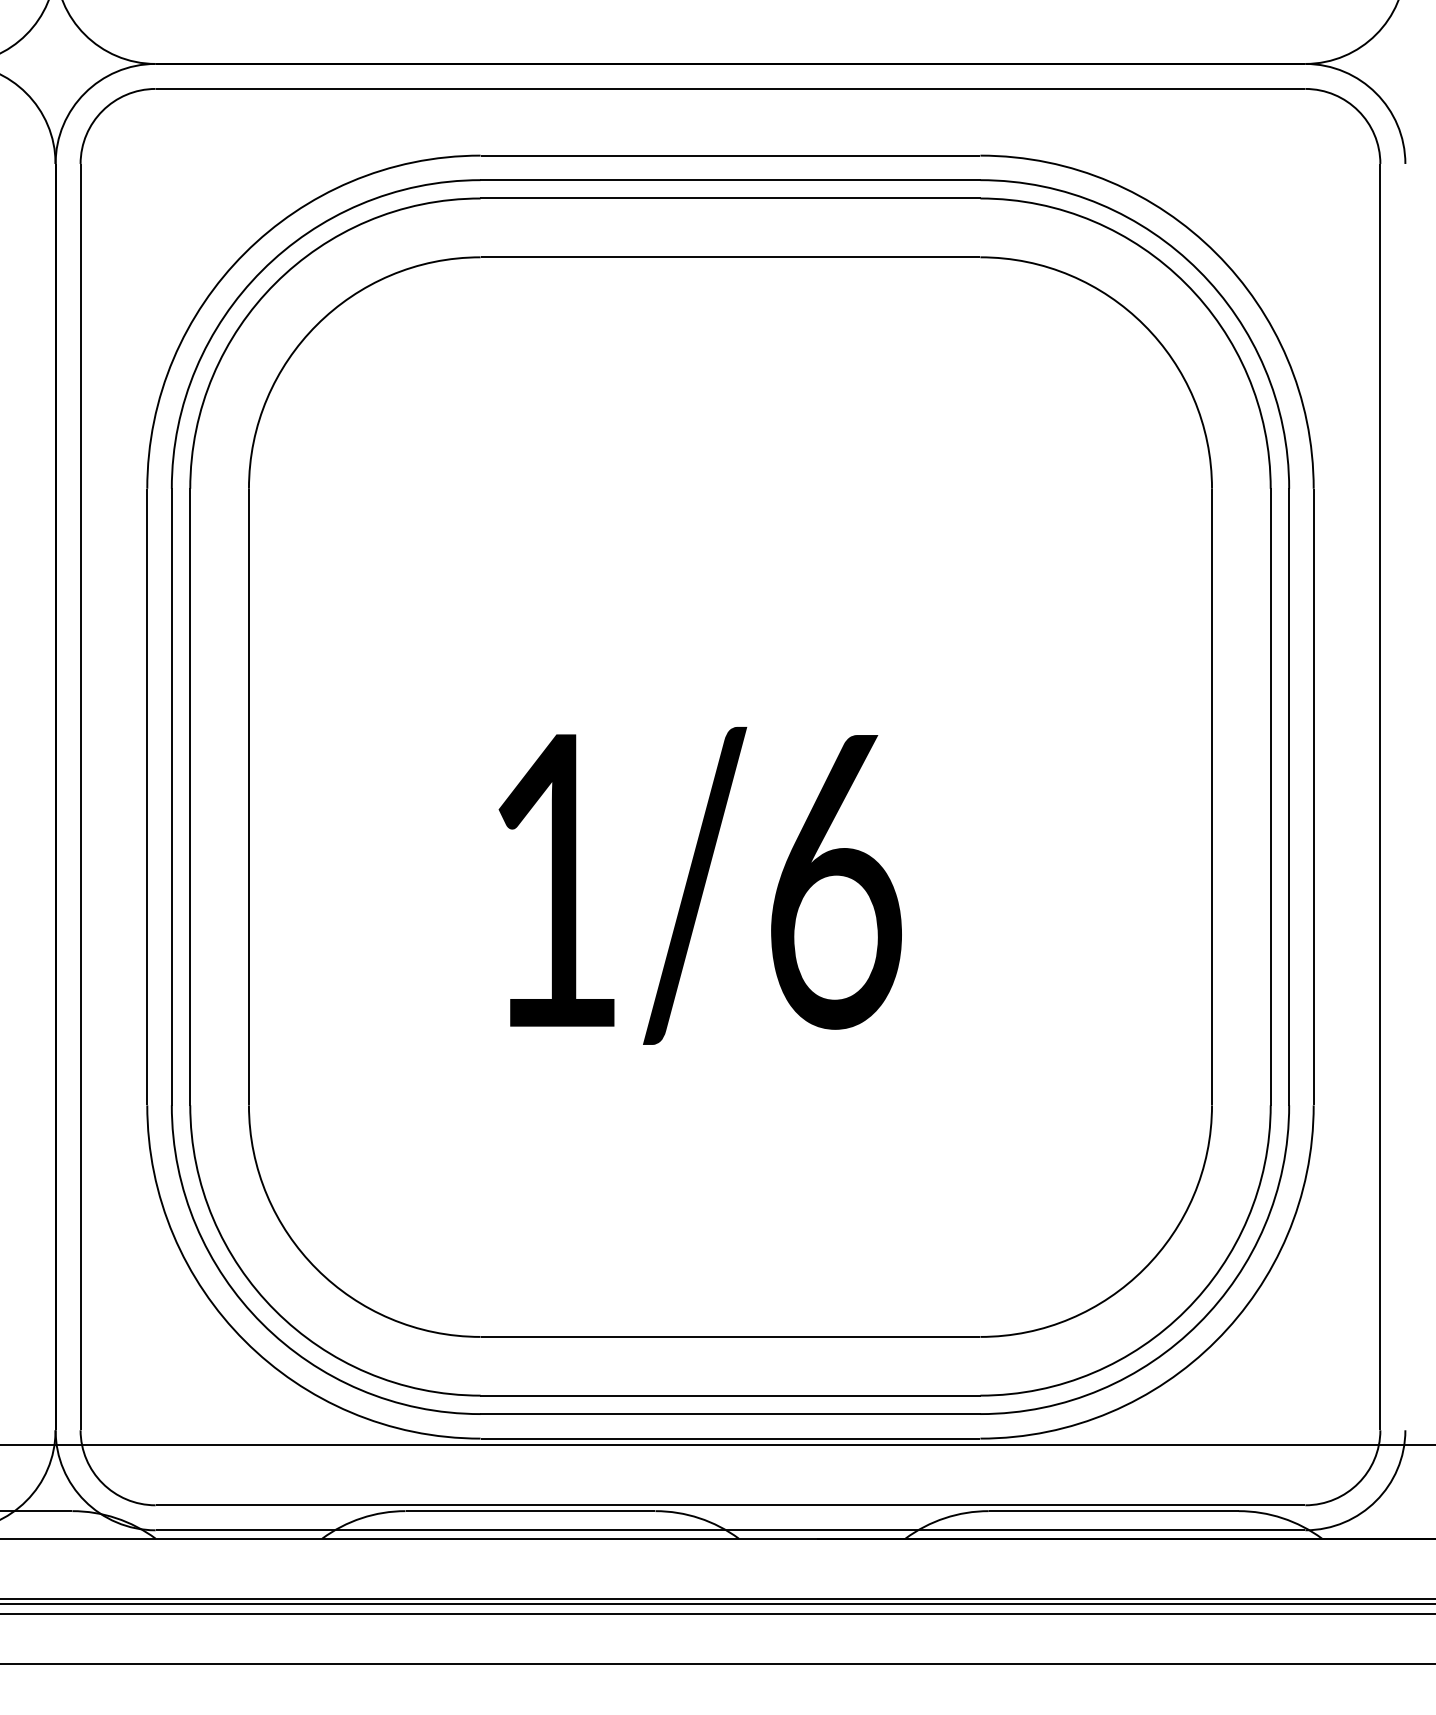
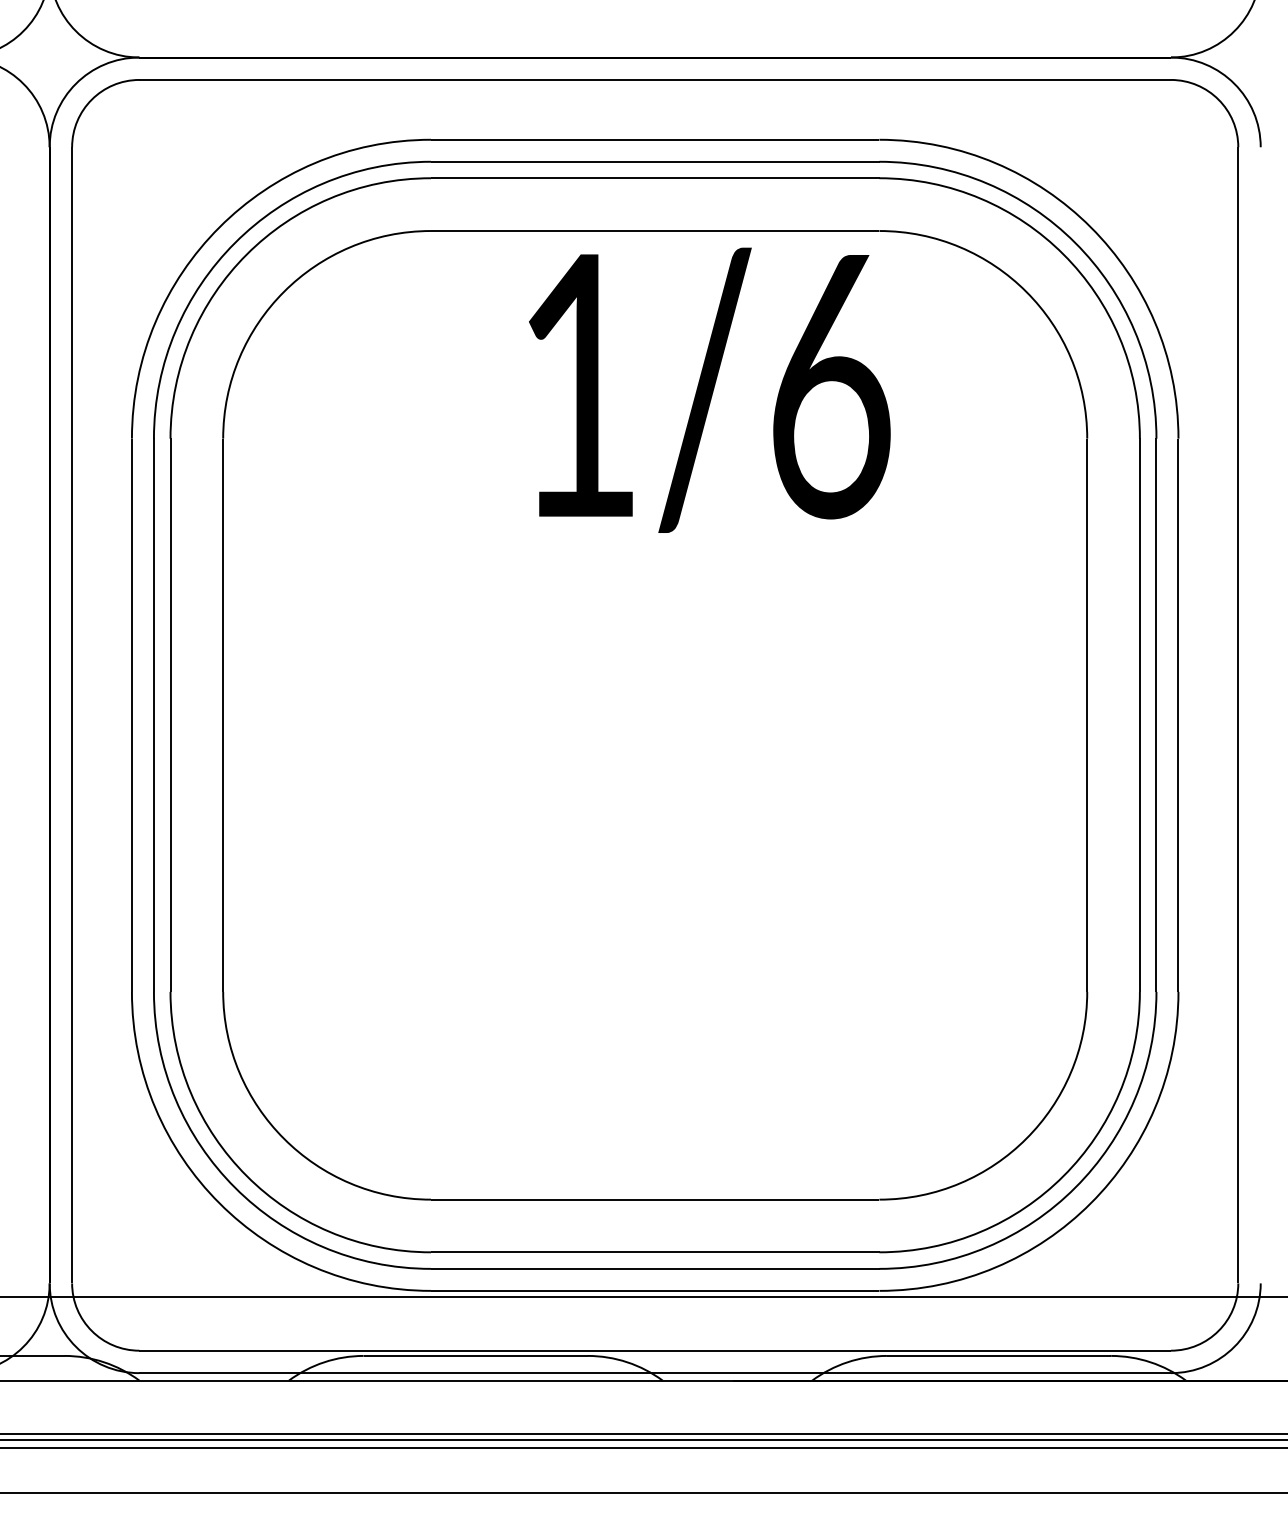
text: (699, 885) -> (709, 389), moved

